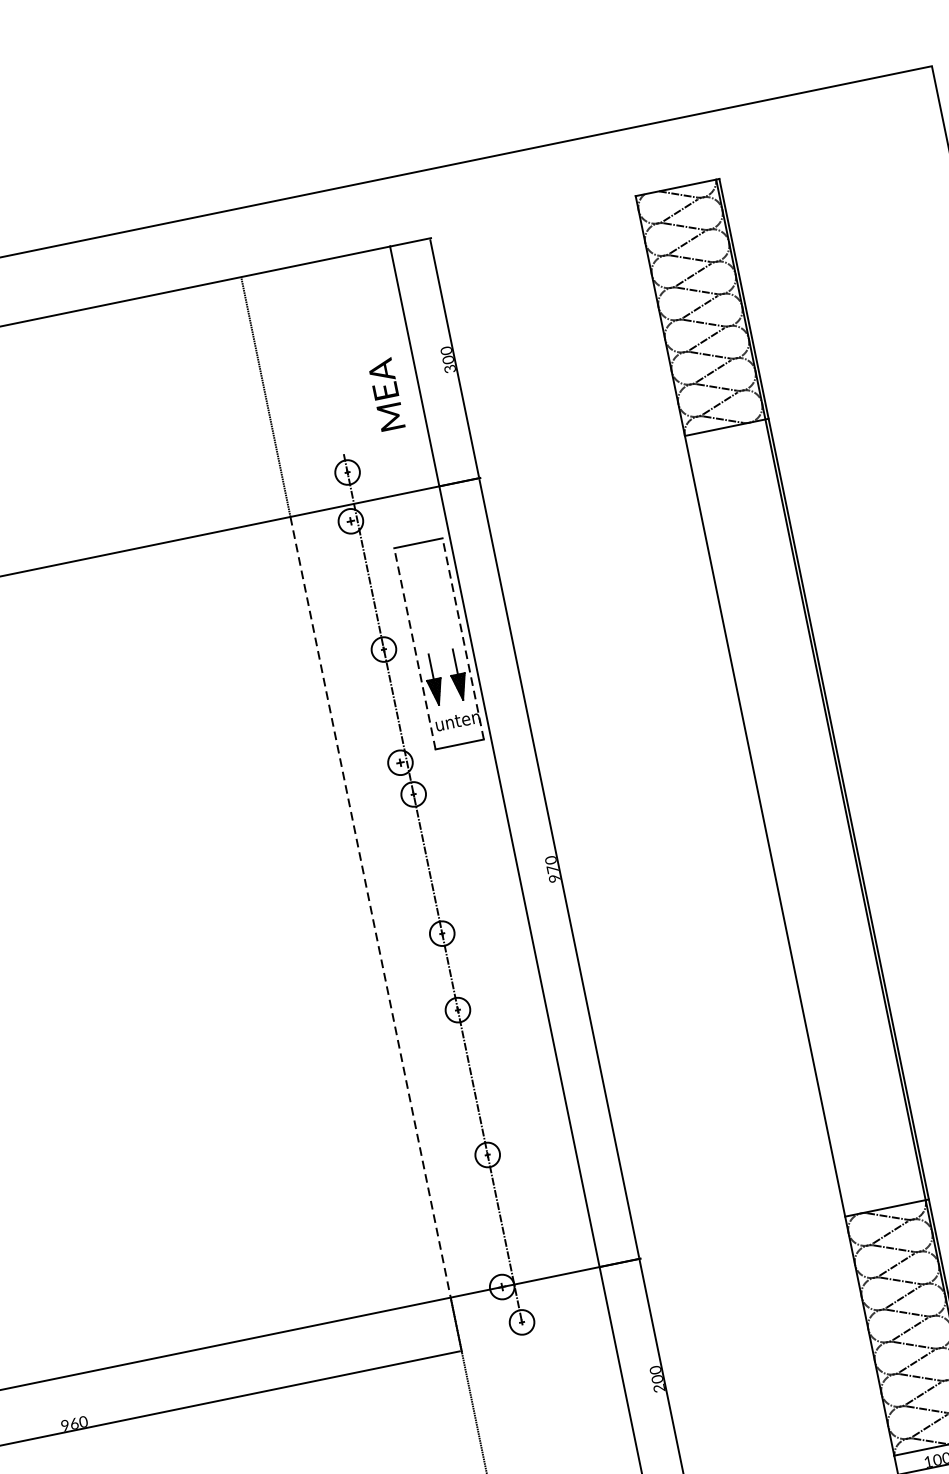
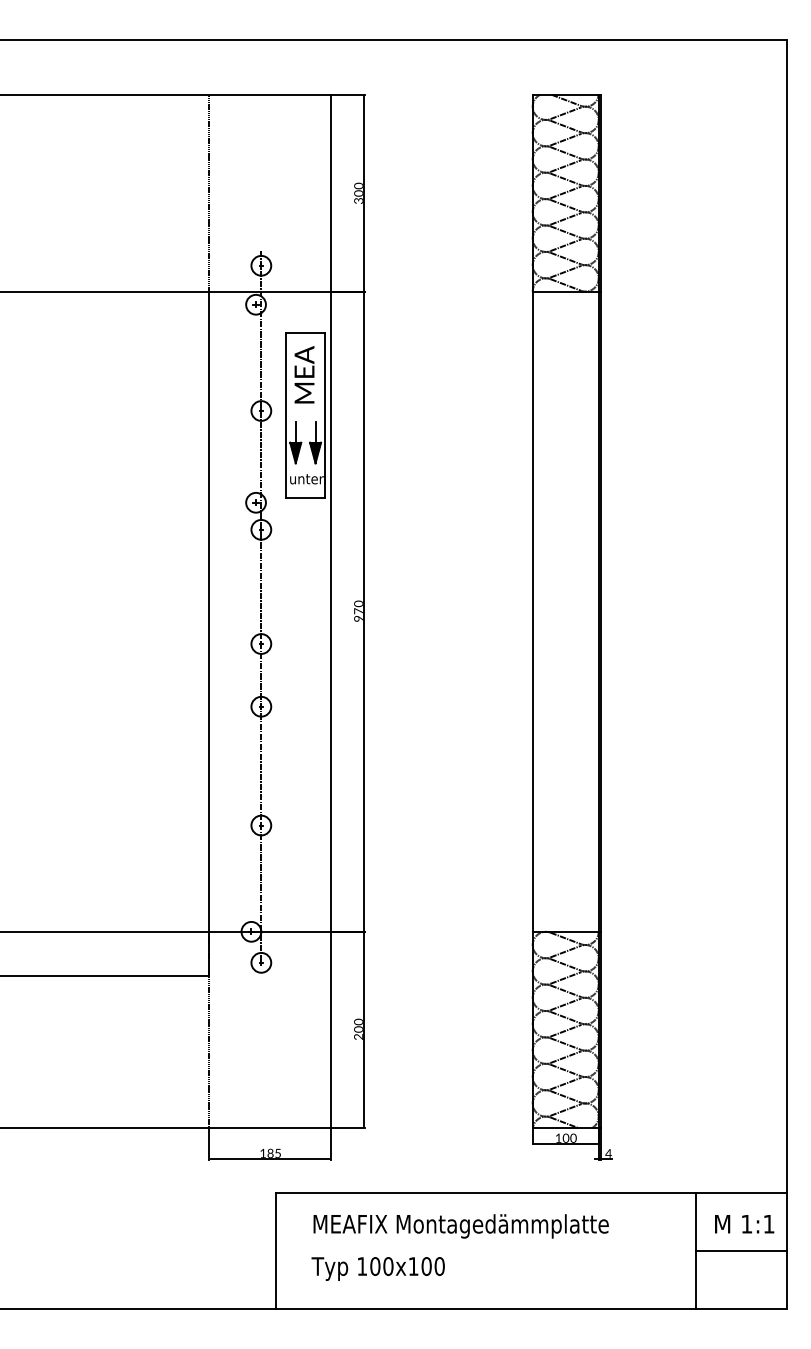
text: (386, 394) -> (304, 374), moved
line: (463, 638) -> (325, 415), dashed -> solid
line: (414, 648) -> (285, 415), dashed -> solid
line: (371, 908) -> (209, 612), dashed -> solid

